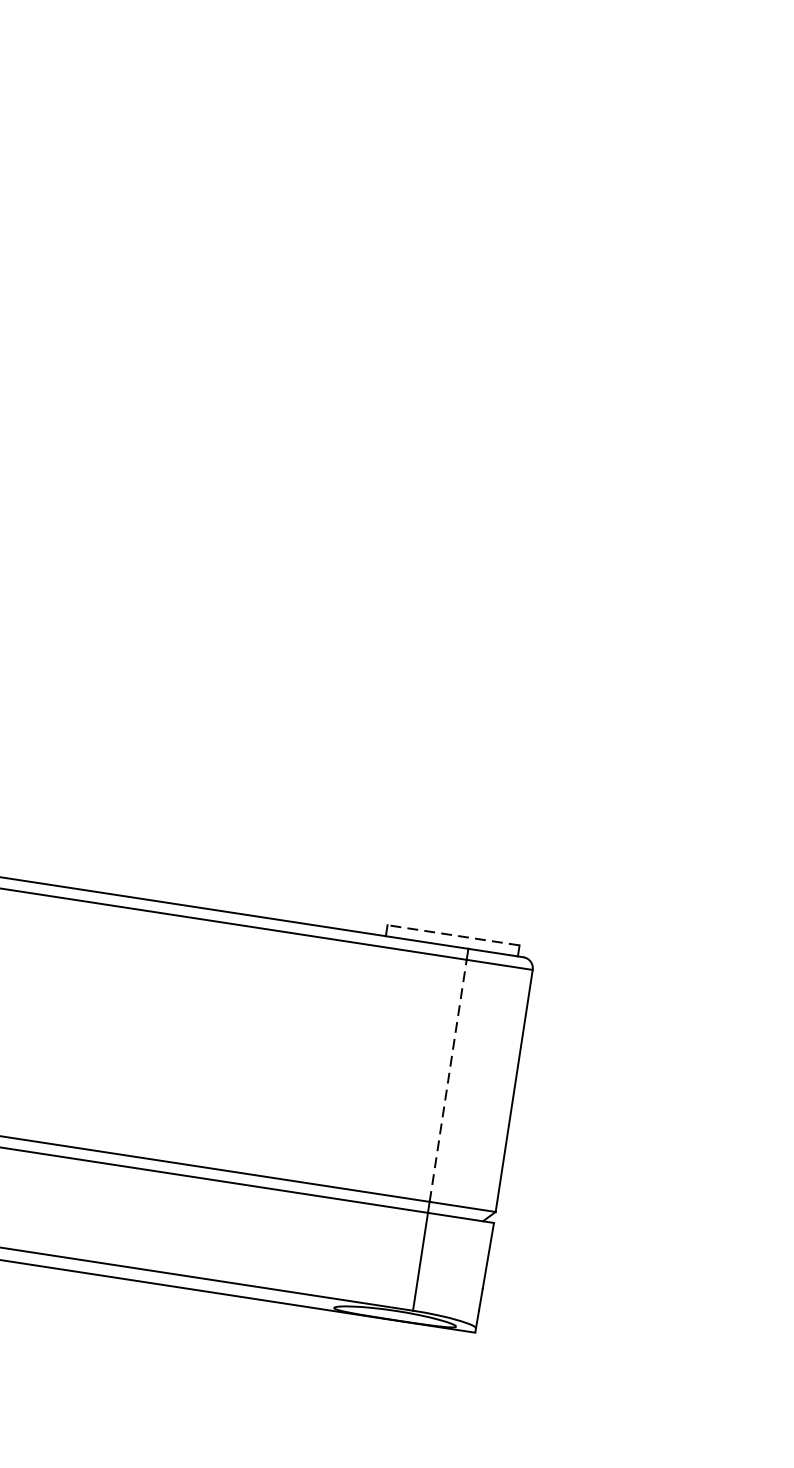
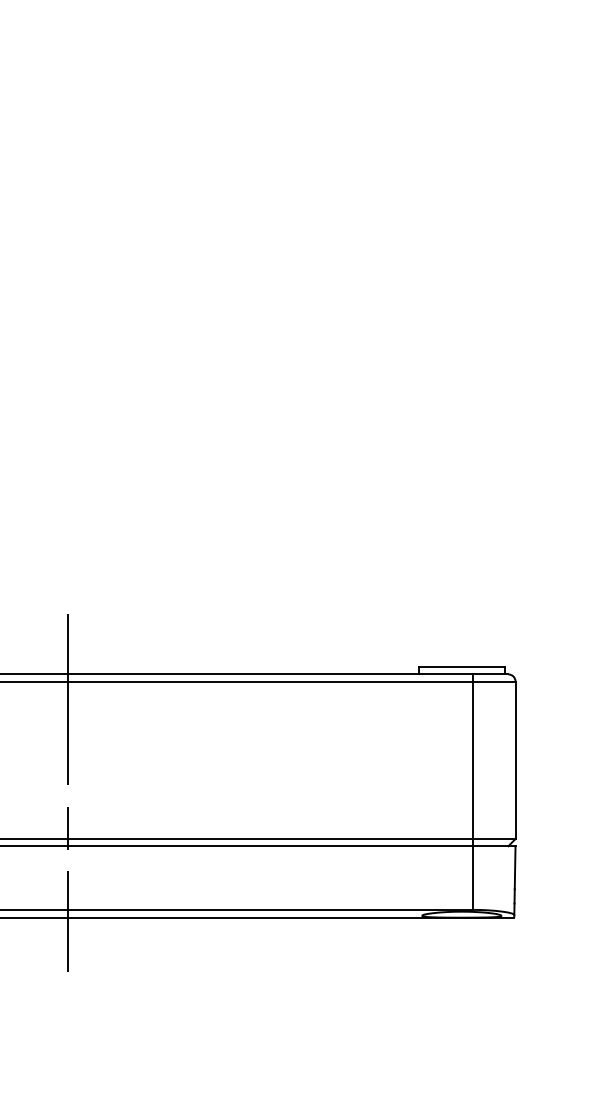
line: (453, 935) -> (461, 667), dashed -> solid
line: (448, 1081) -> (472, 760), dashed -> solid

